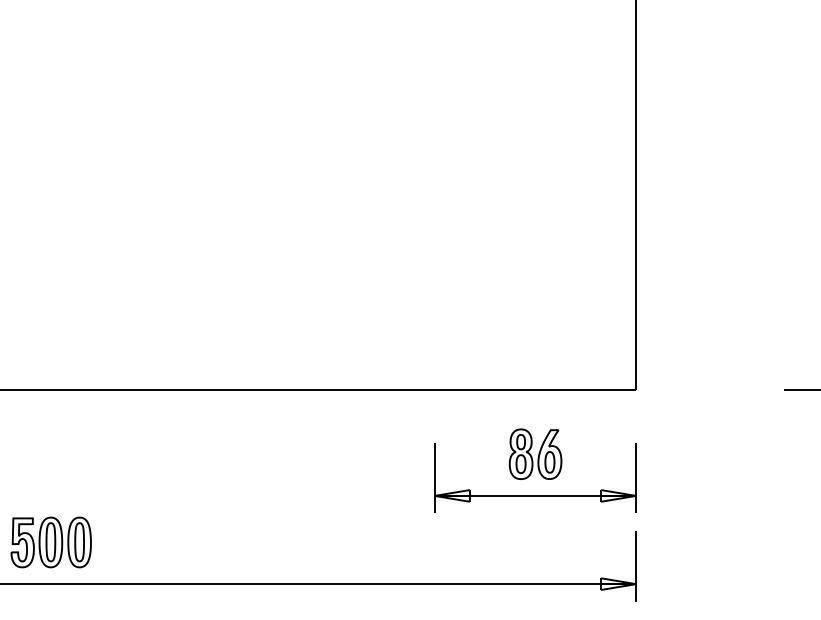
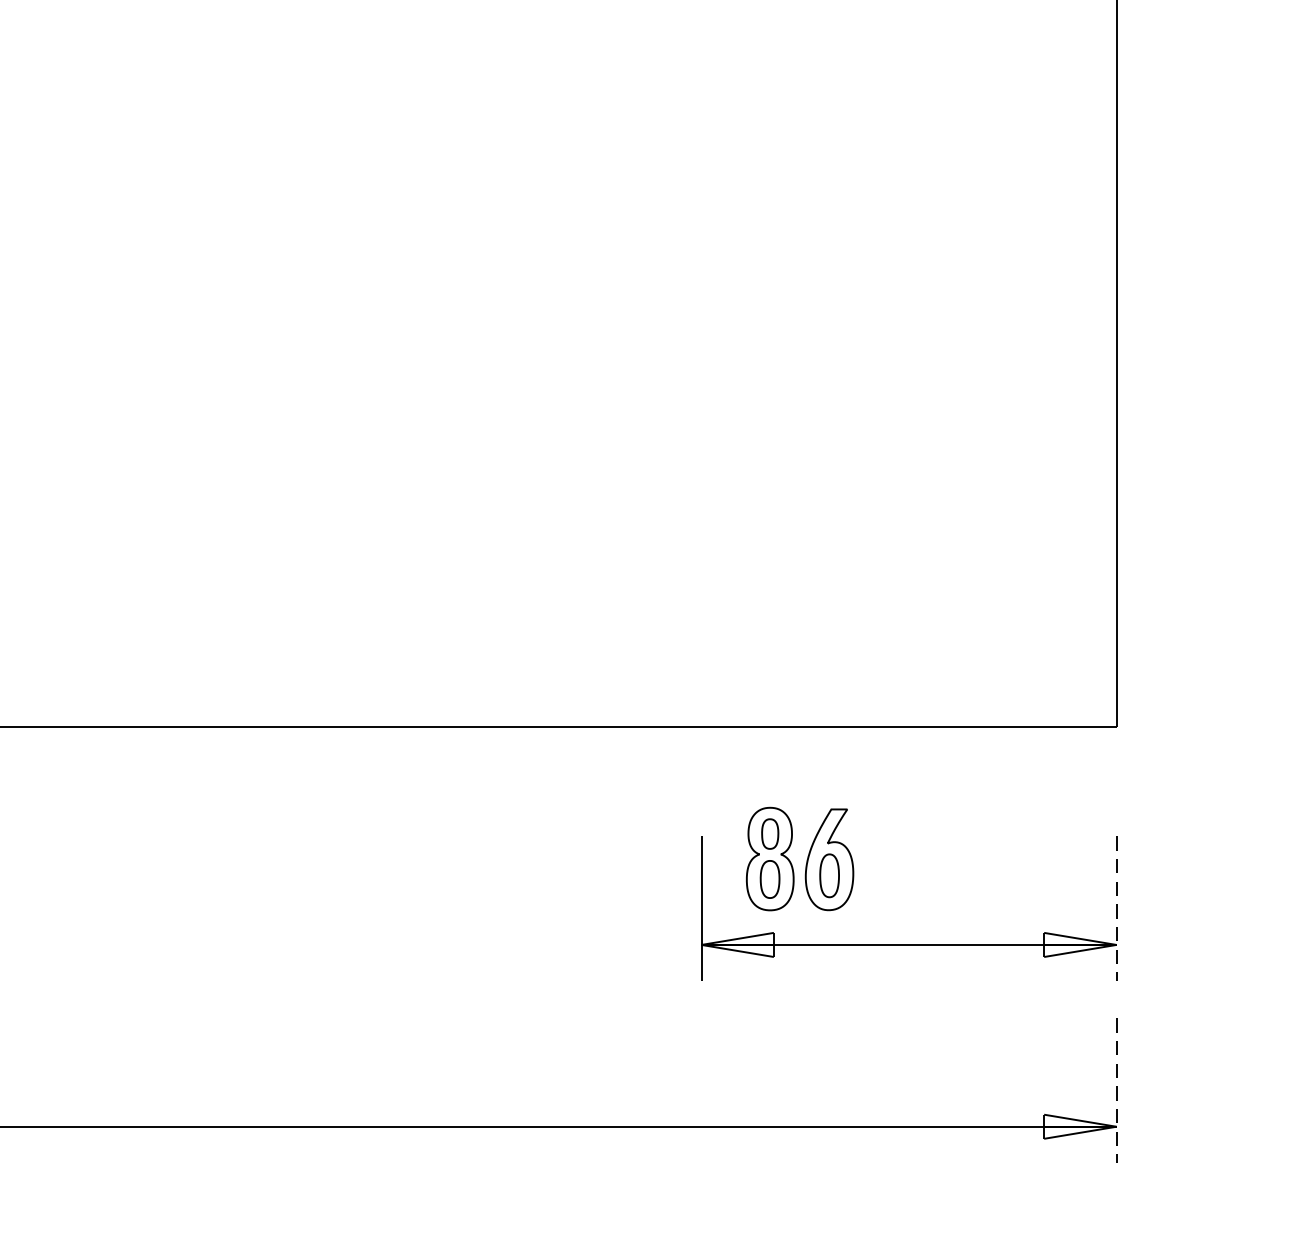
part: (535, 453) -> (799, 857), moved
line: (636, 478) -> (1117, 909), solid -> dashed
line: (636, 567) -> (1117, 1092), solid -> dashed

